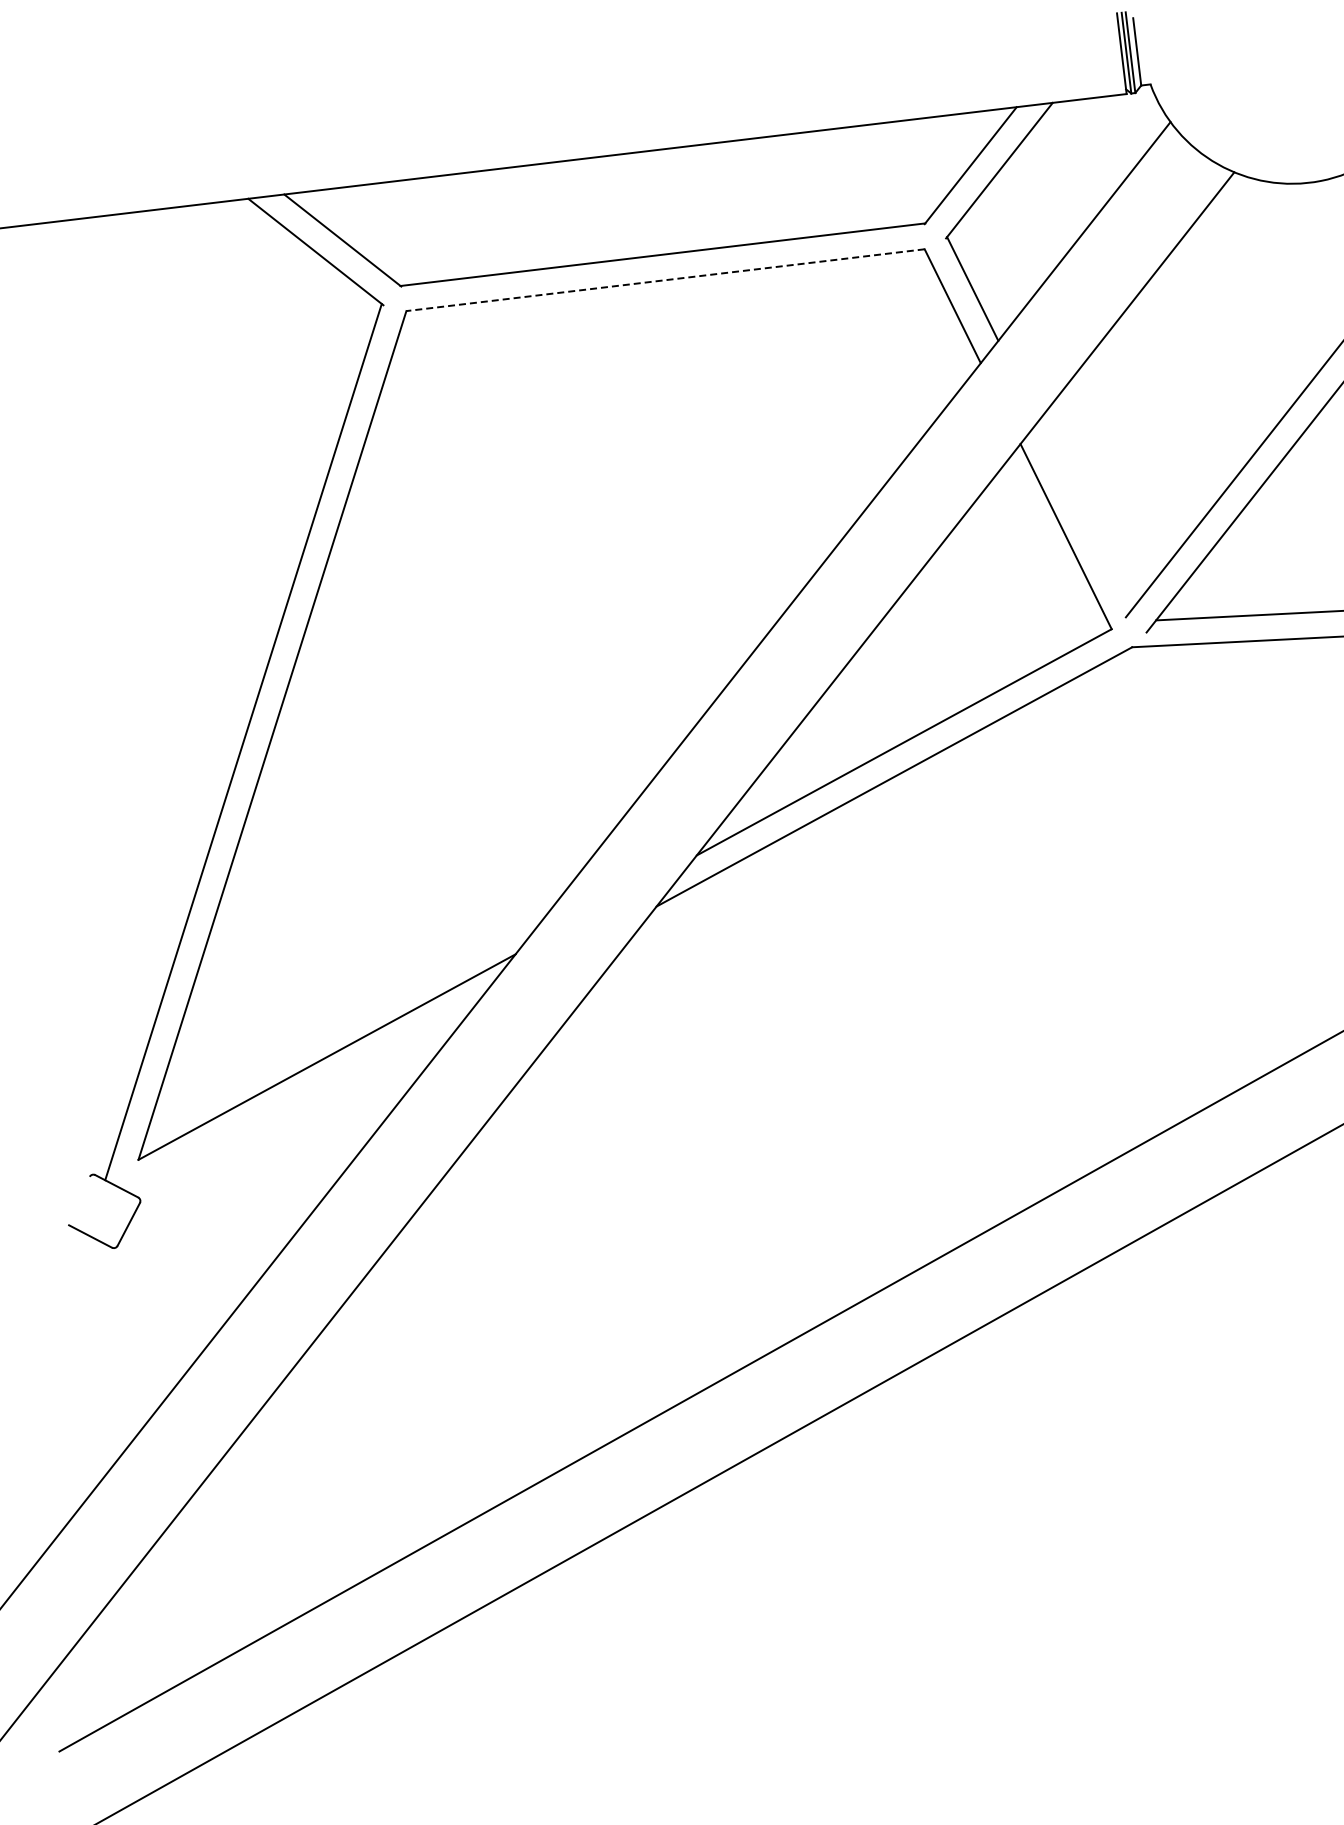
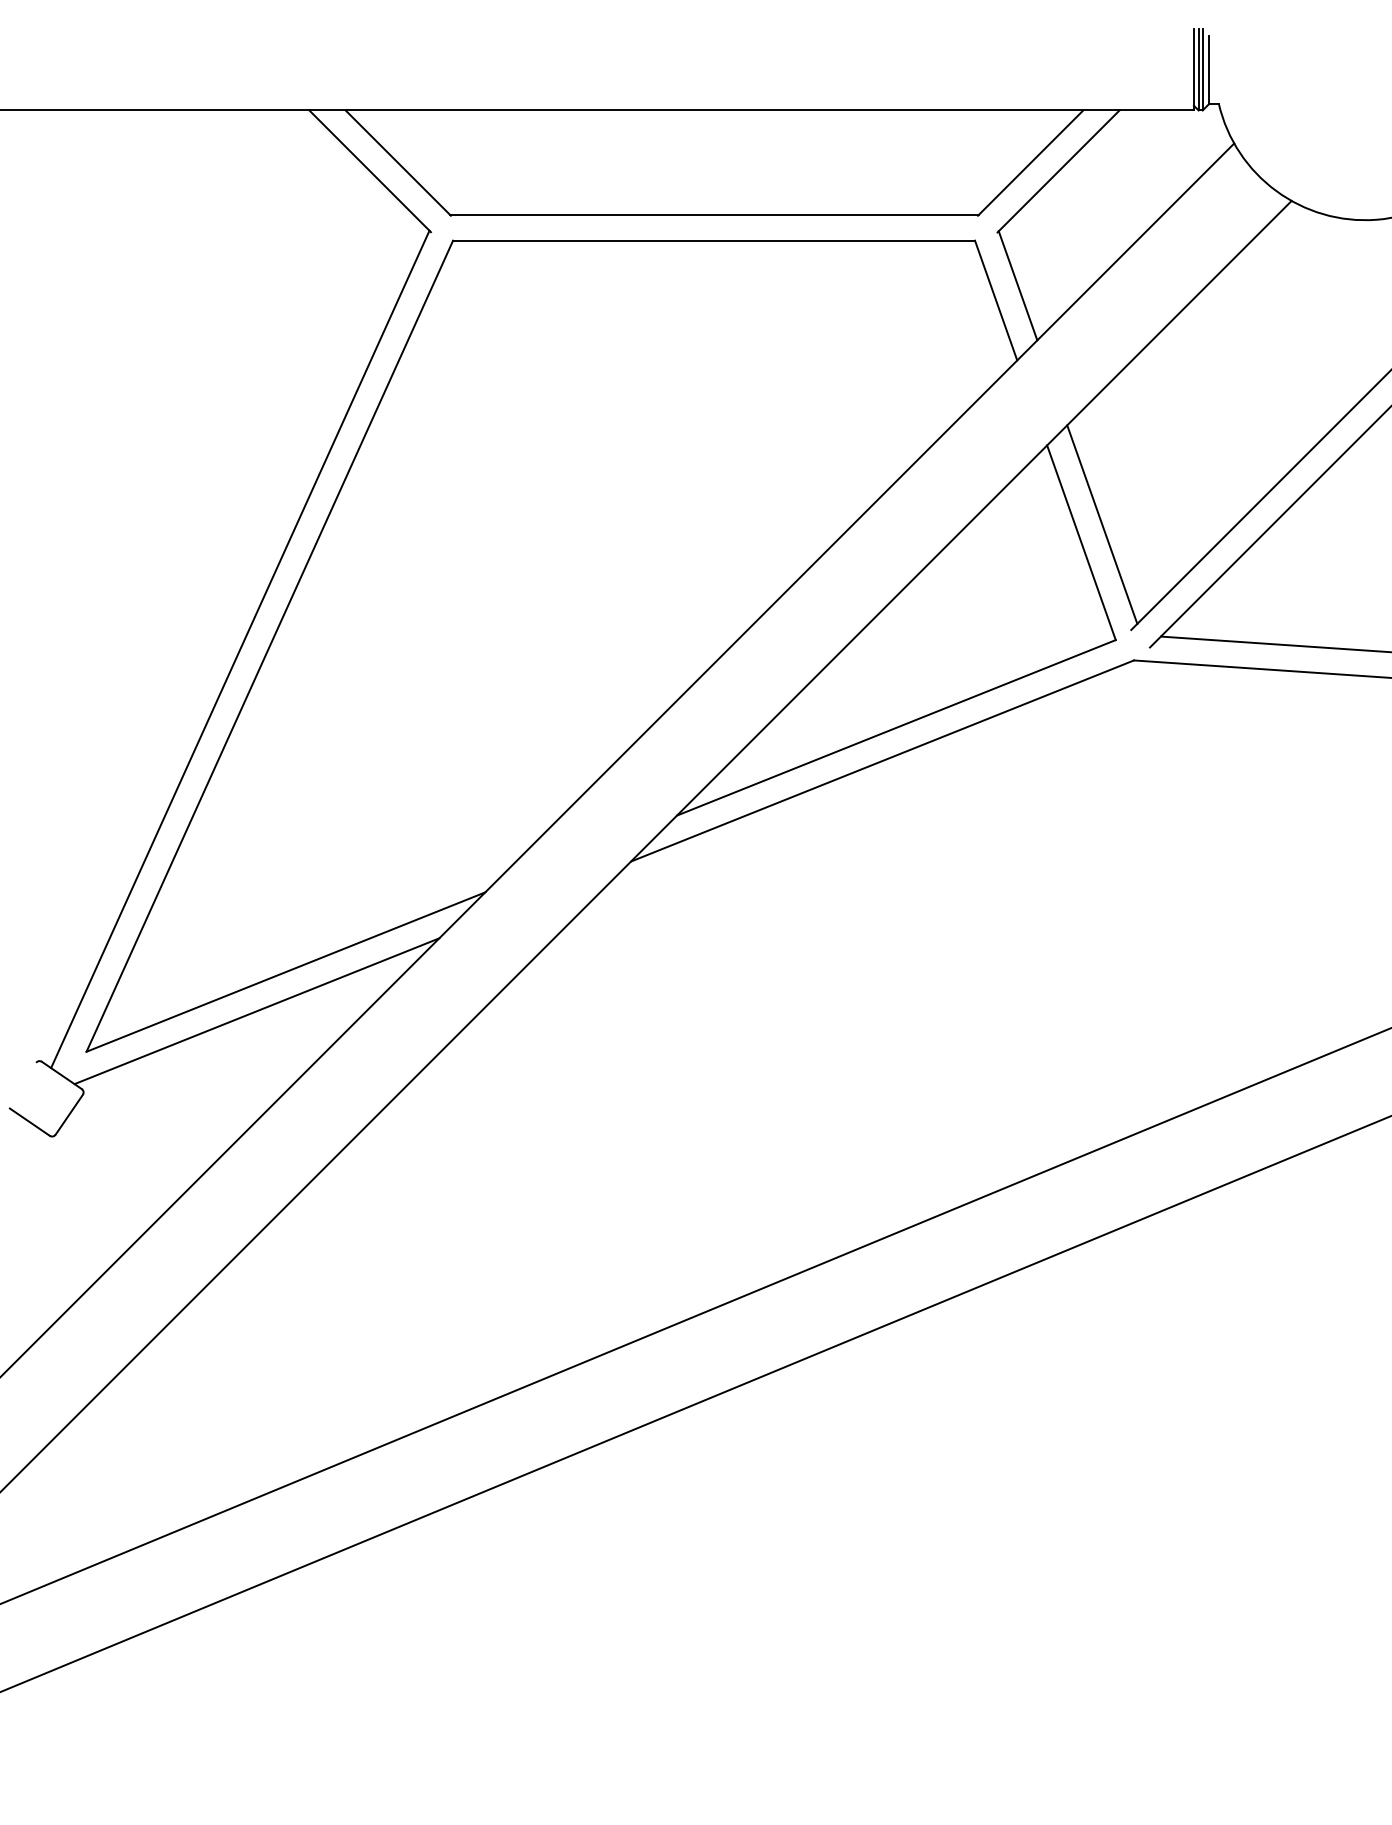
line: (665, 279) -> (714, 240), dashed -> solid
line: (1084, 516) -> (1102, 524), added
line: (302, 1099) -> (256, 1011), added

